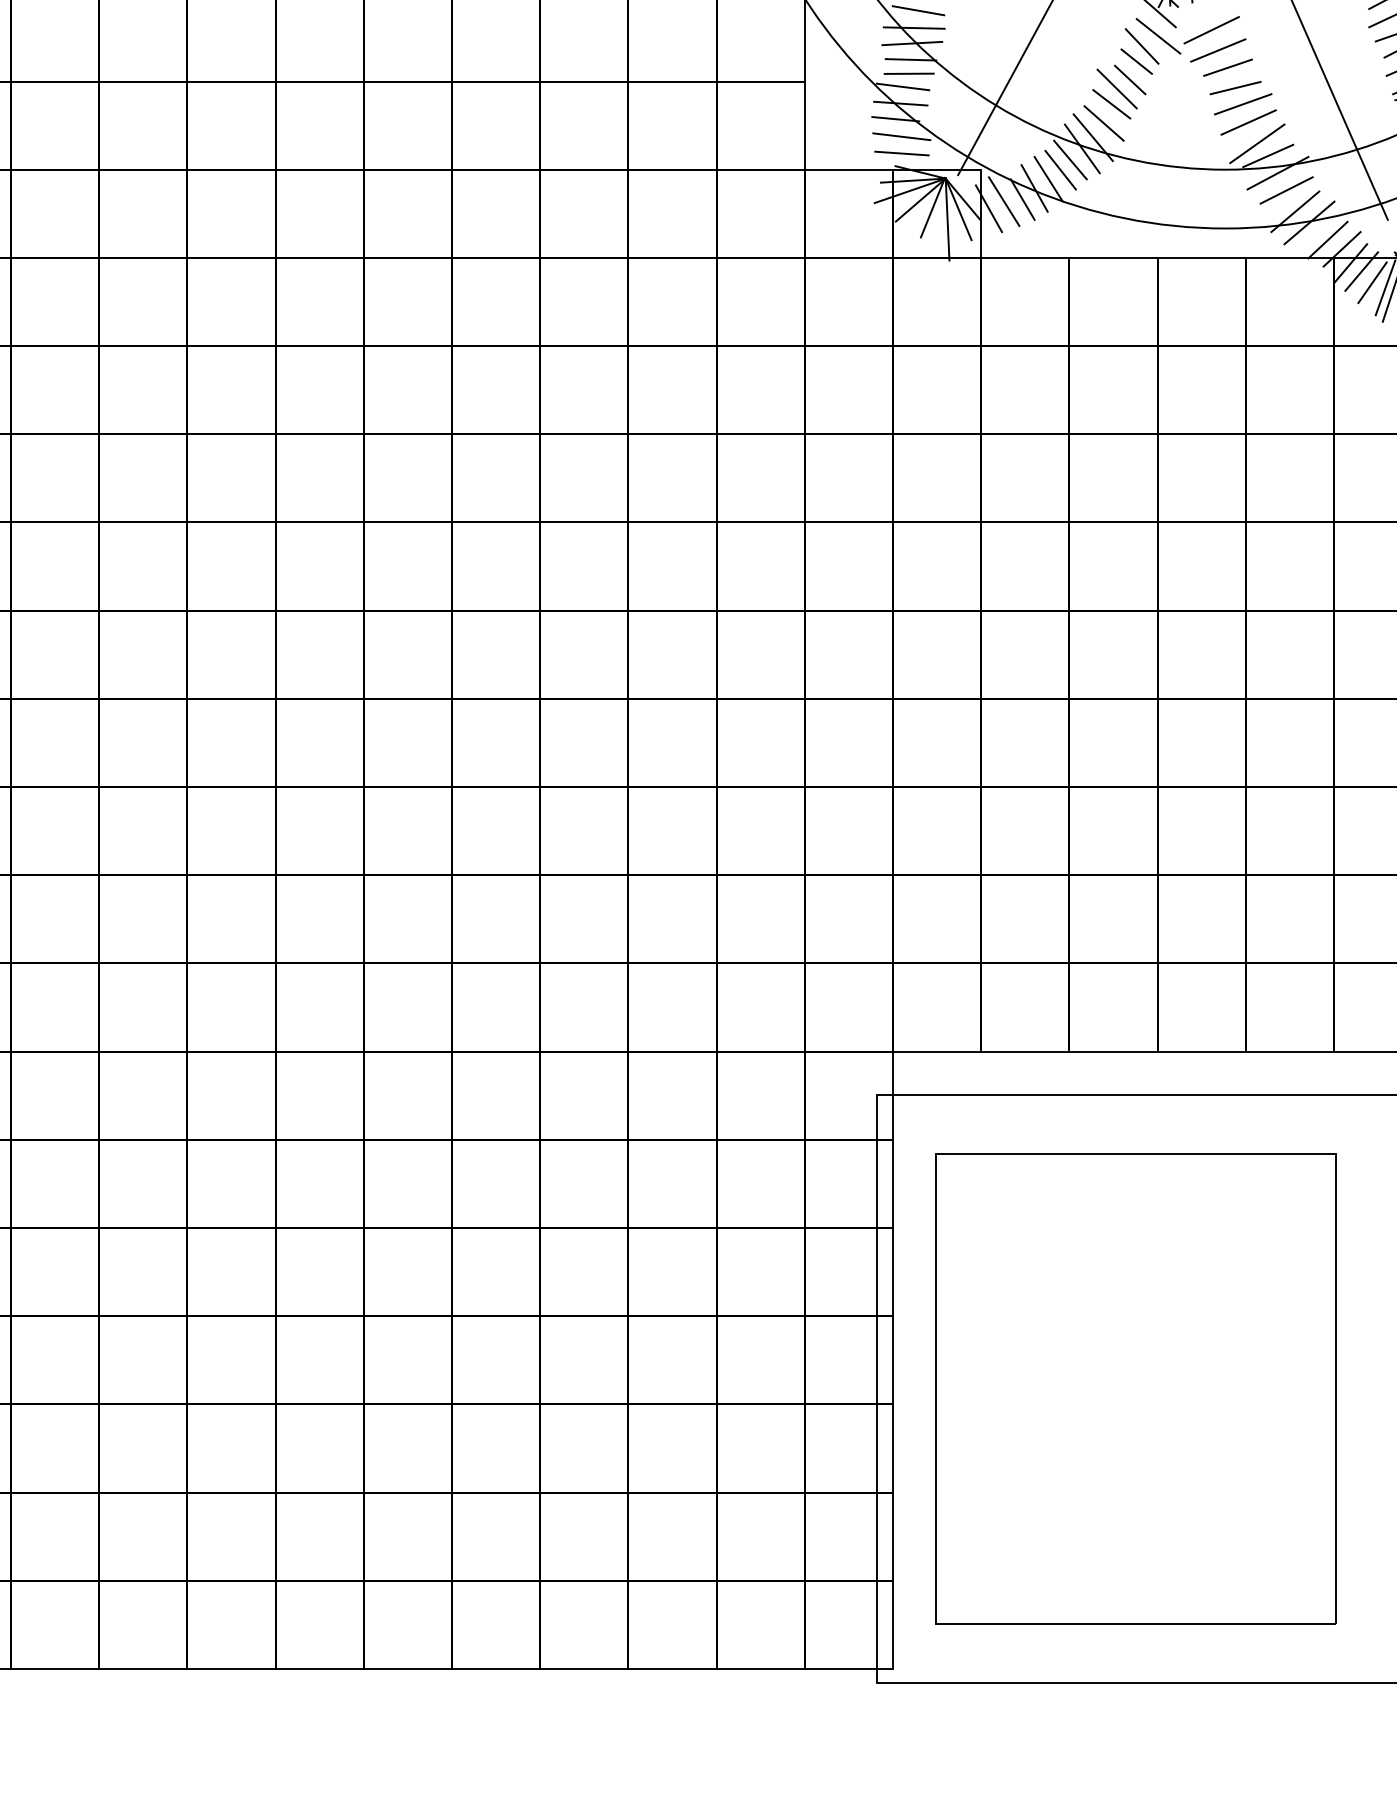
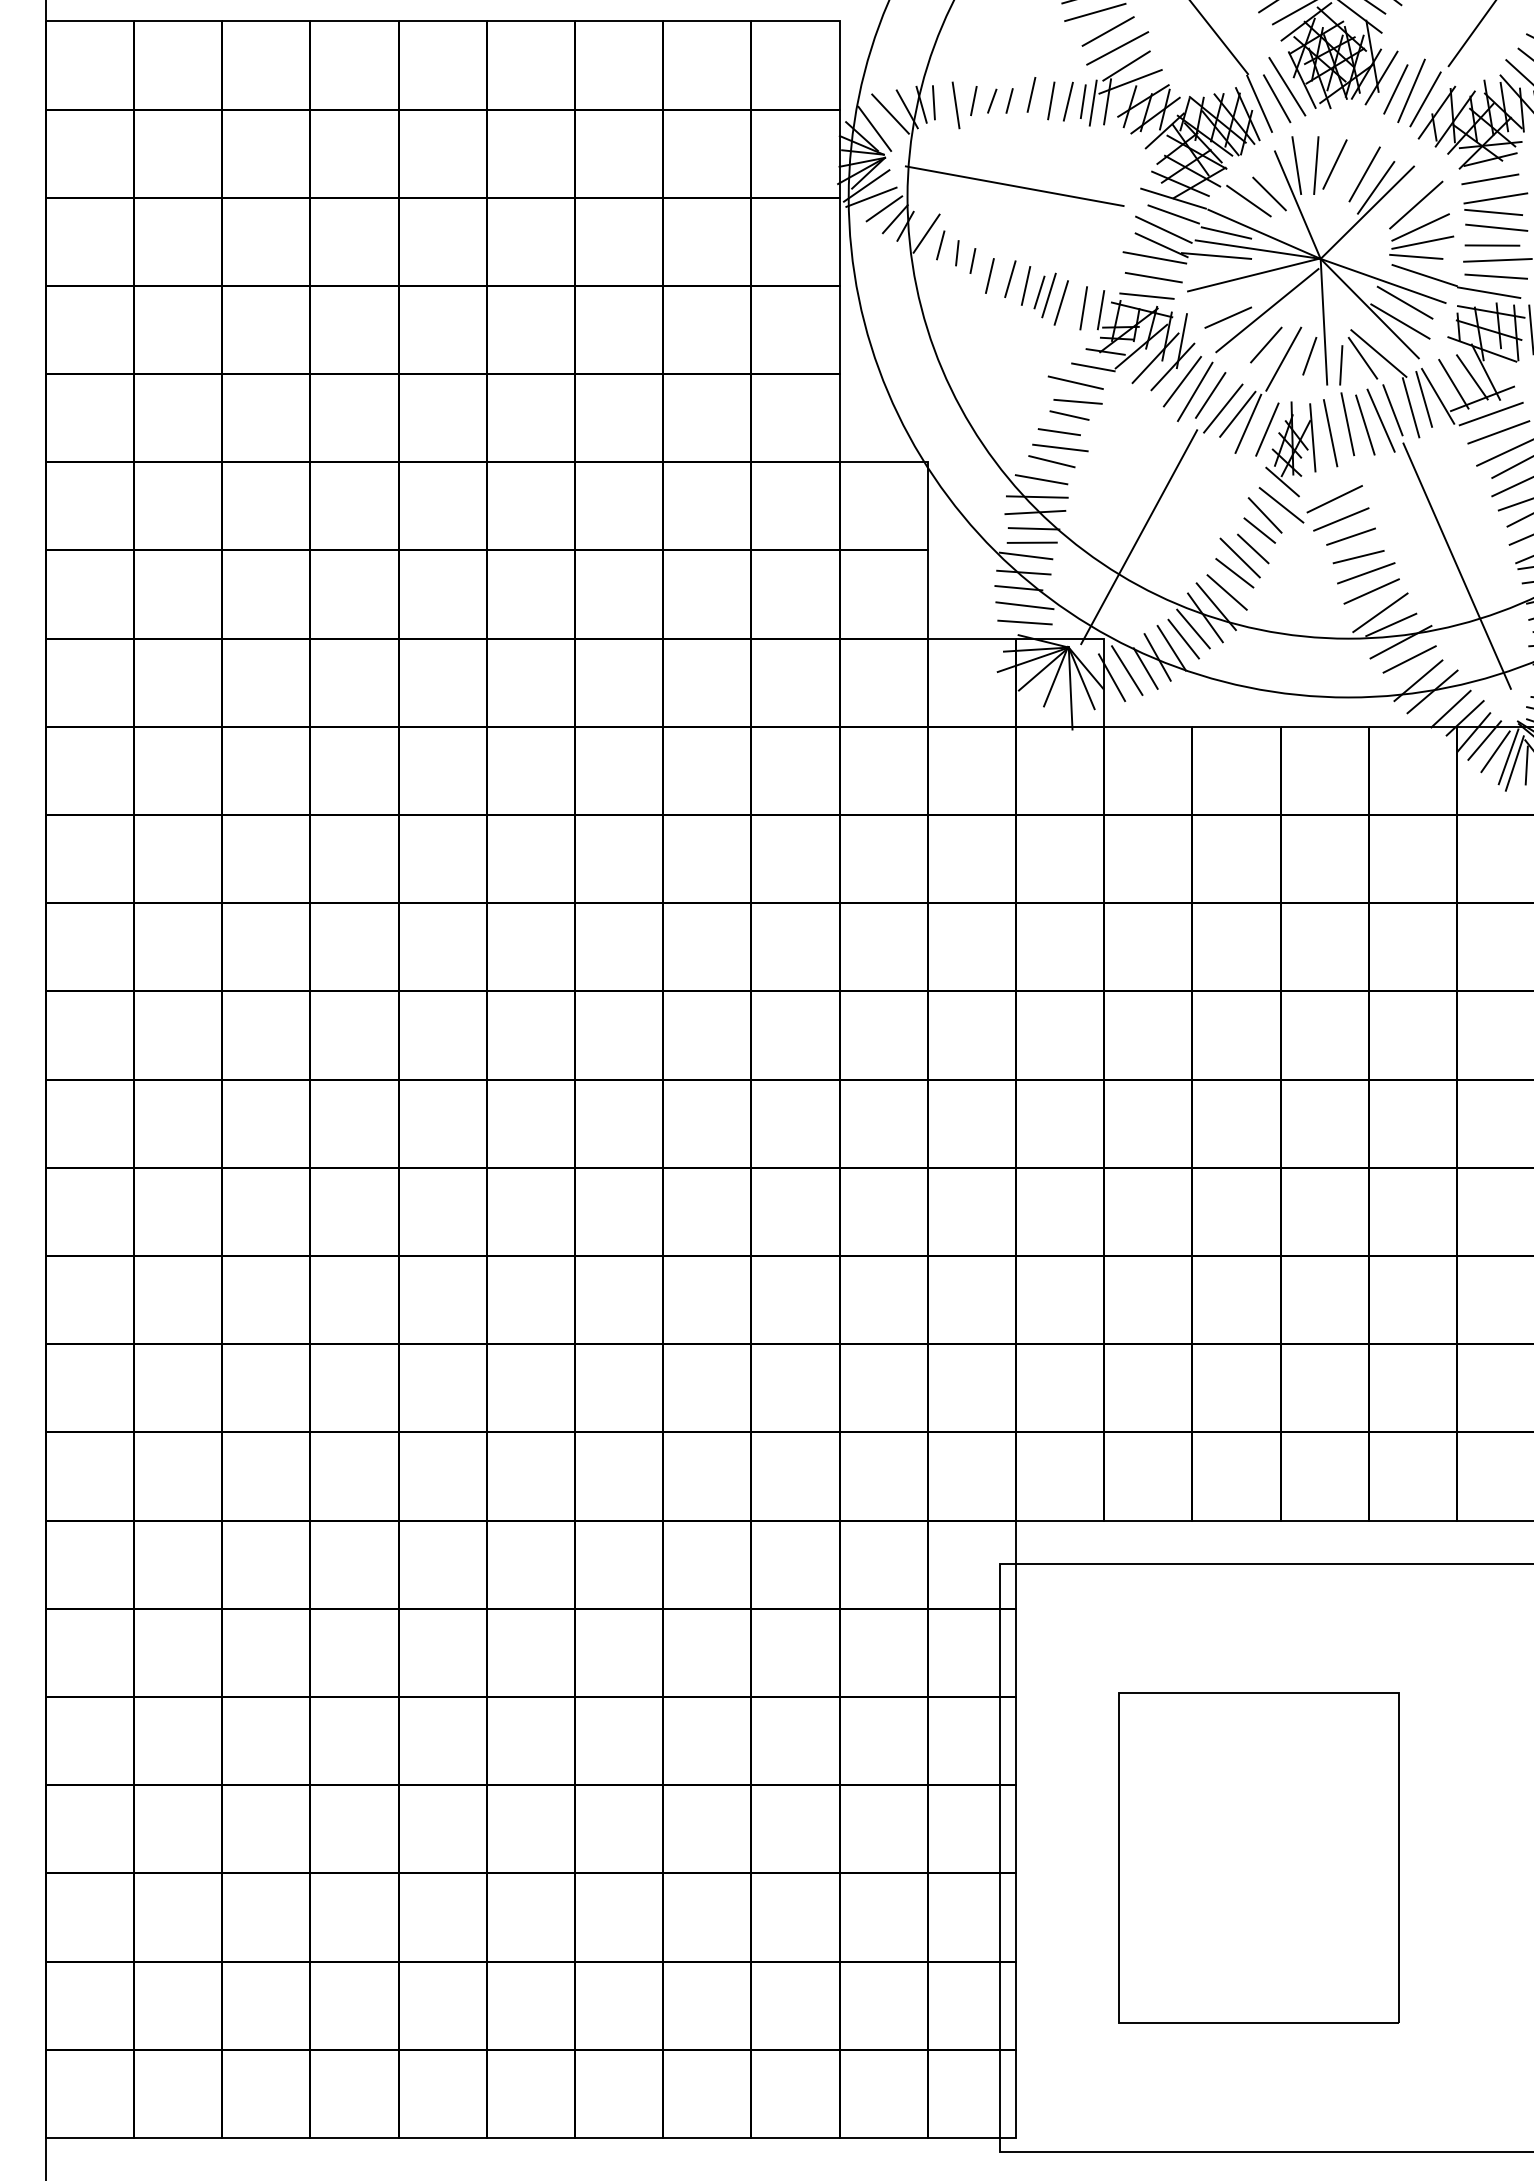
part: (1135, 1388) -> (1258, 1857), size x0.7

